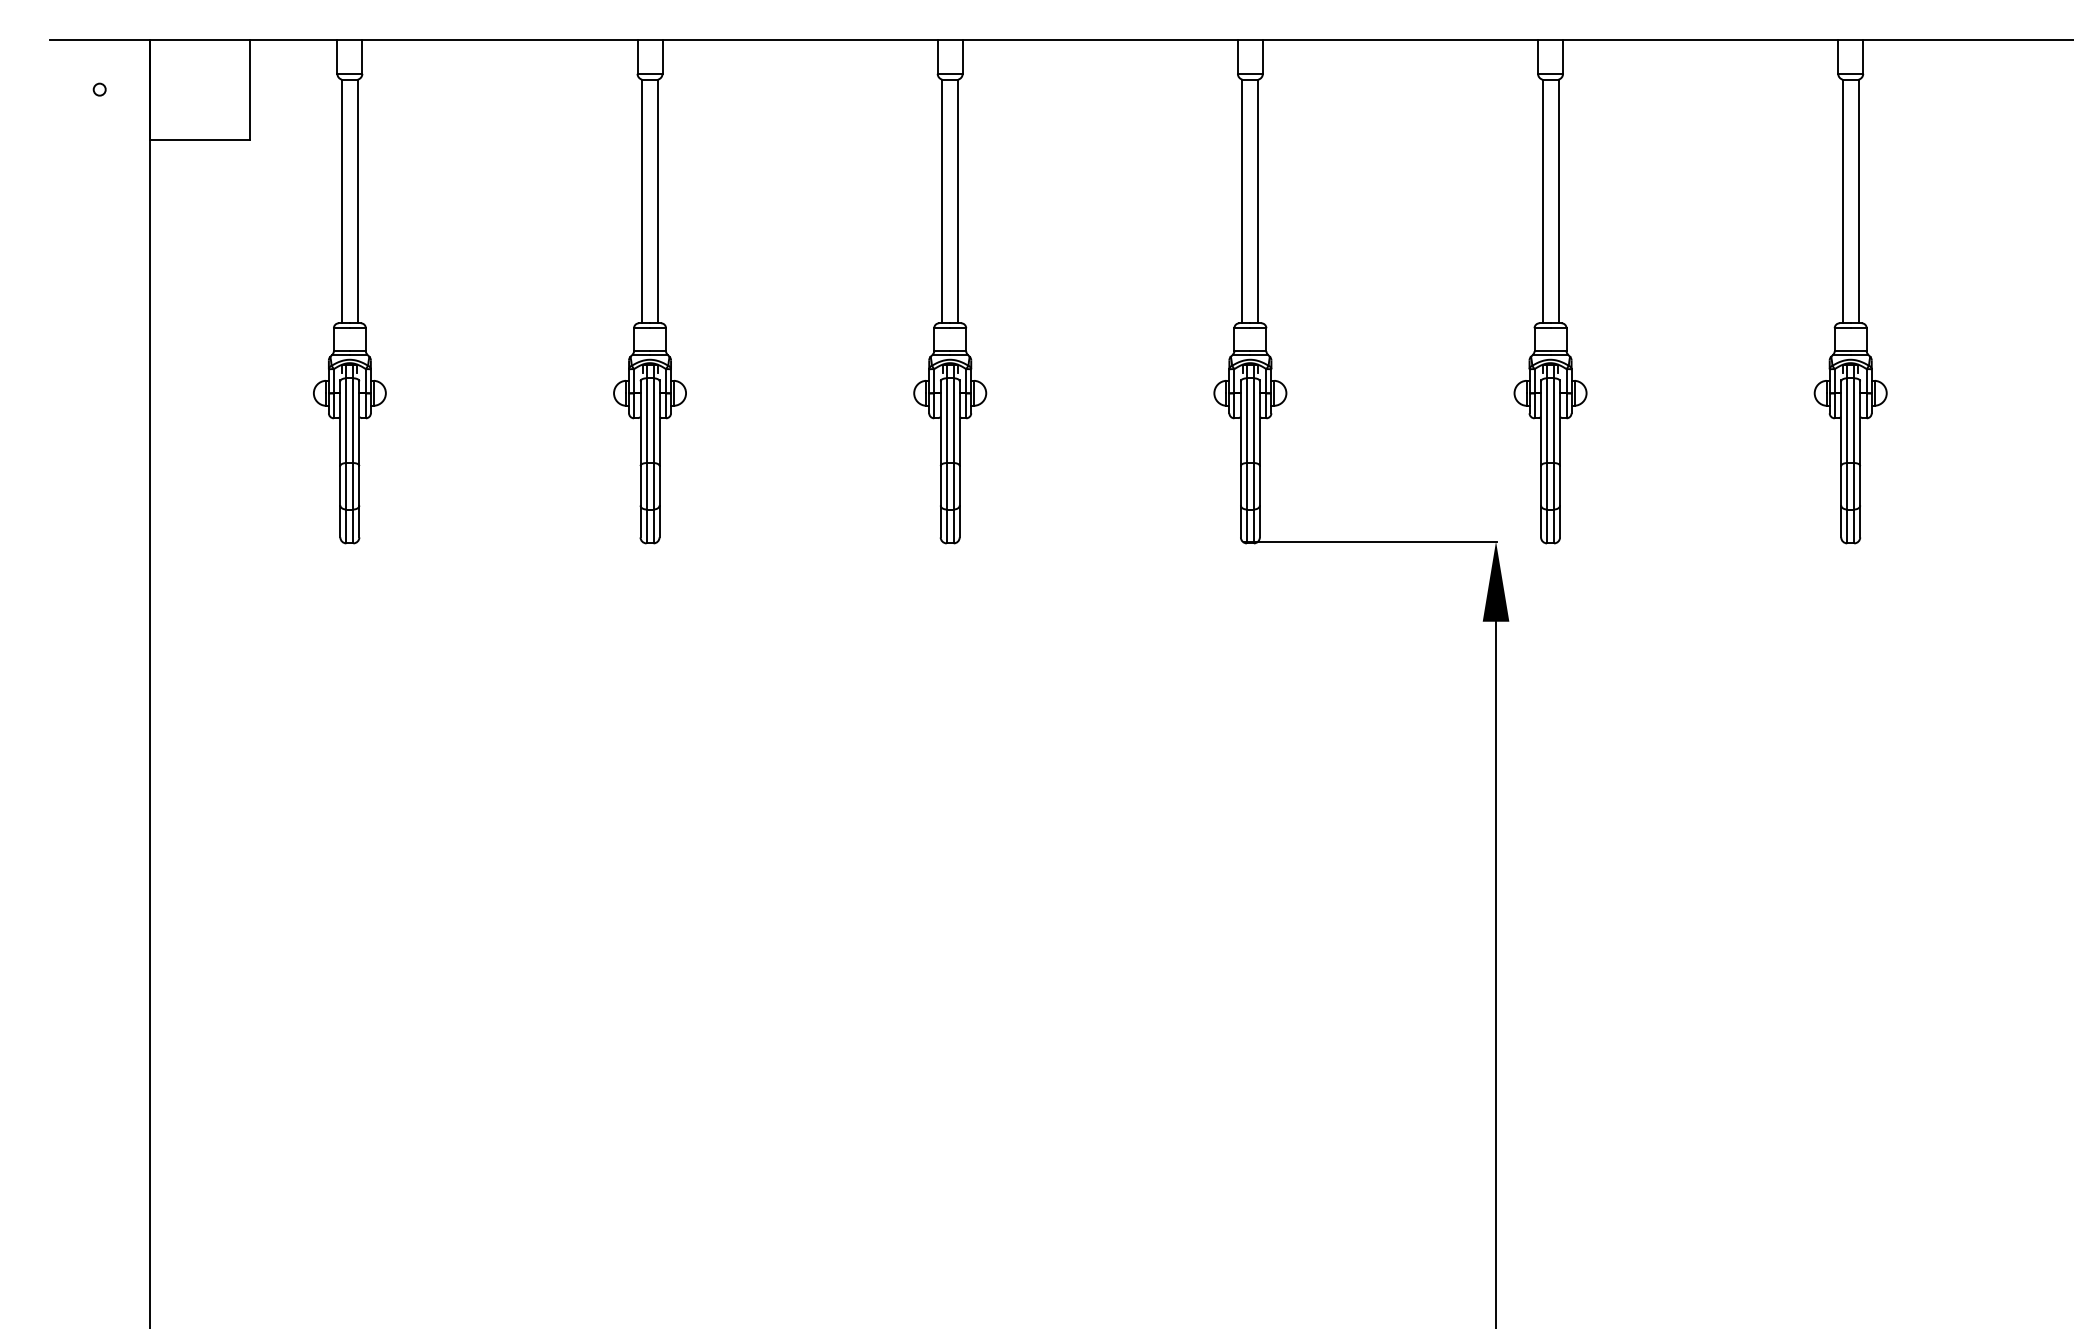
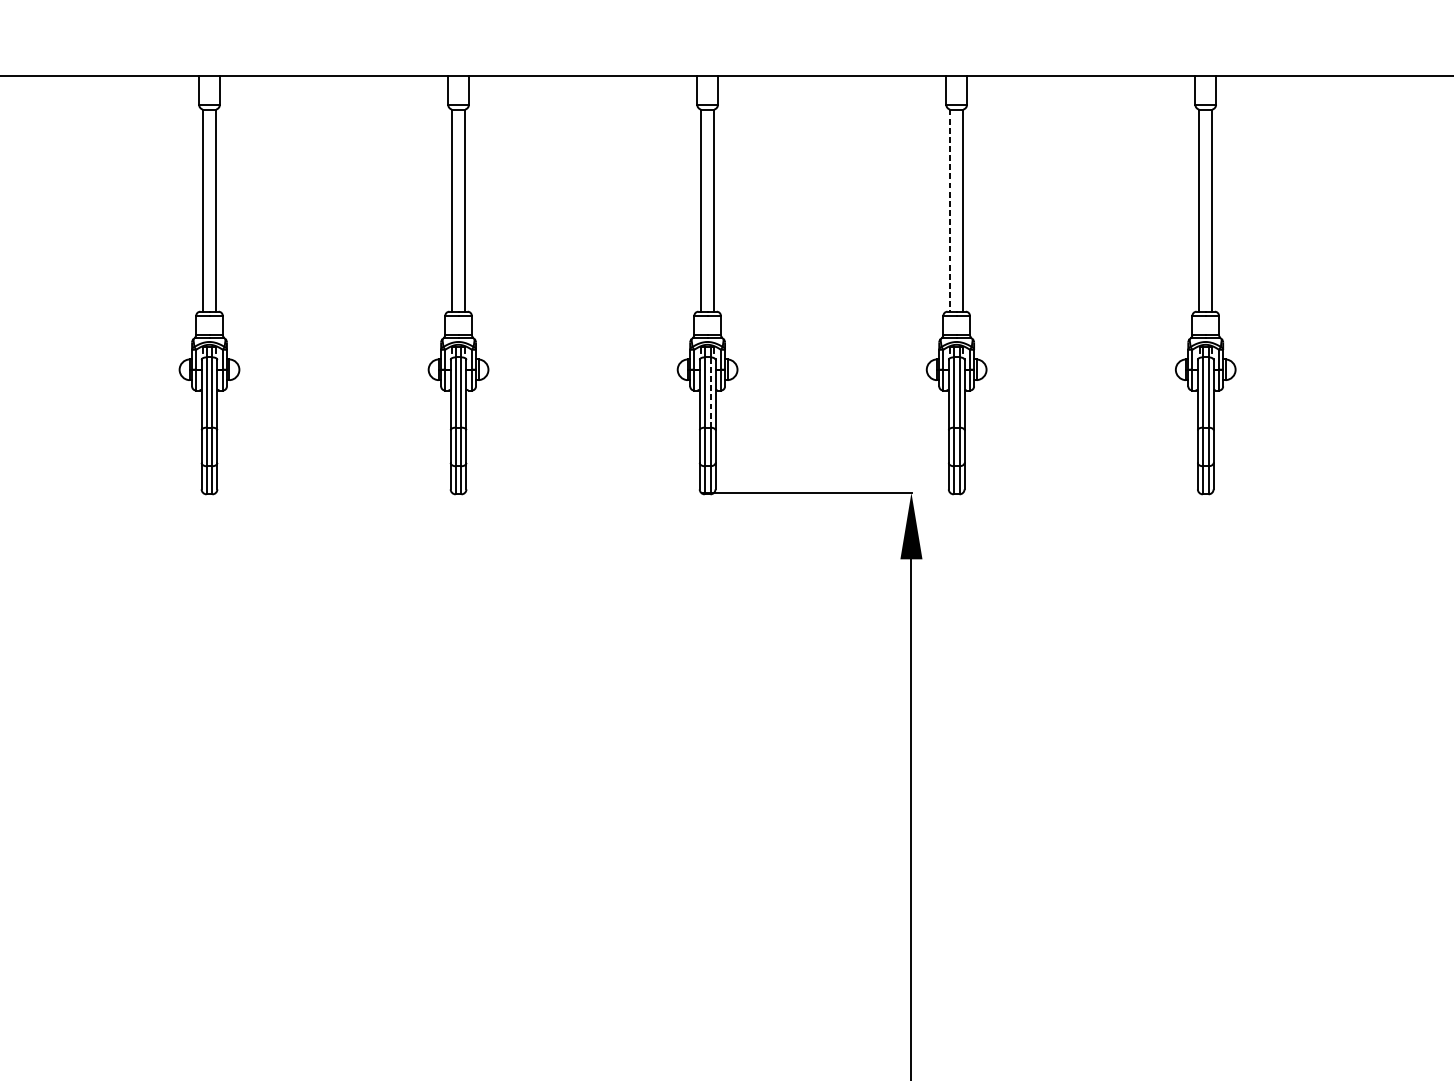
line: (1542, 201) -> (949, 210), solid -> dashed
line: (1253, 420) -> (710, 392), solid -> dashed

